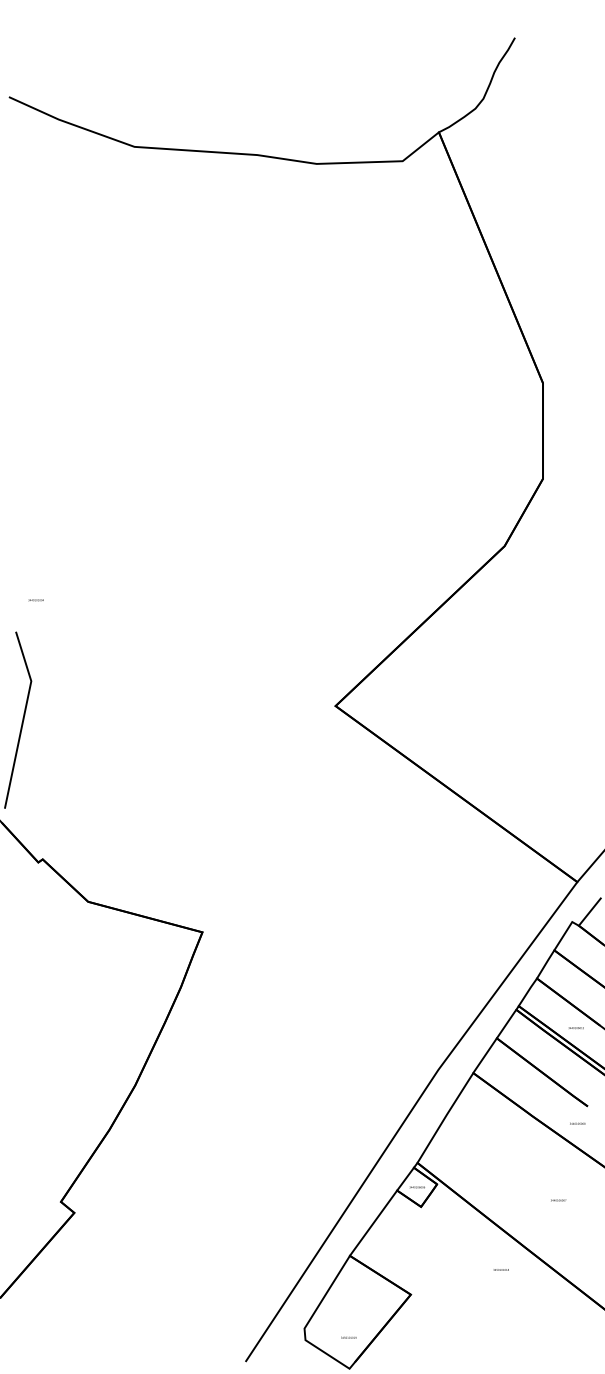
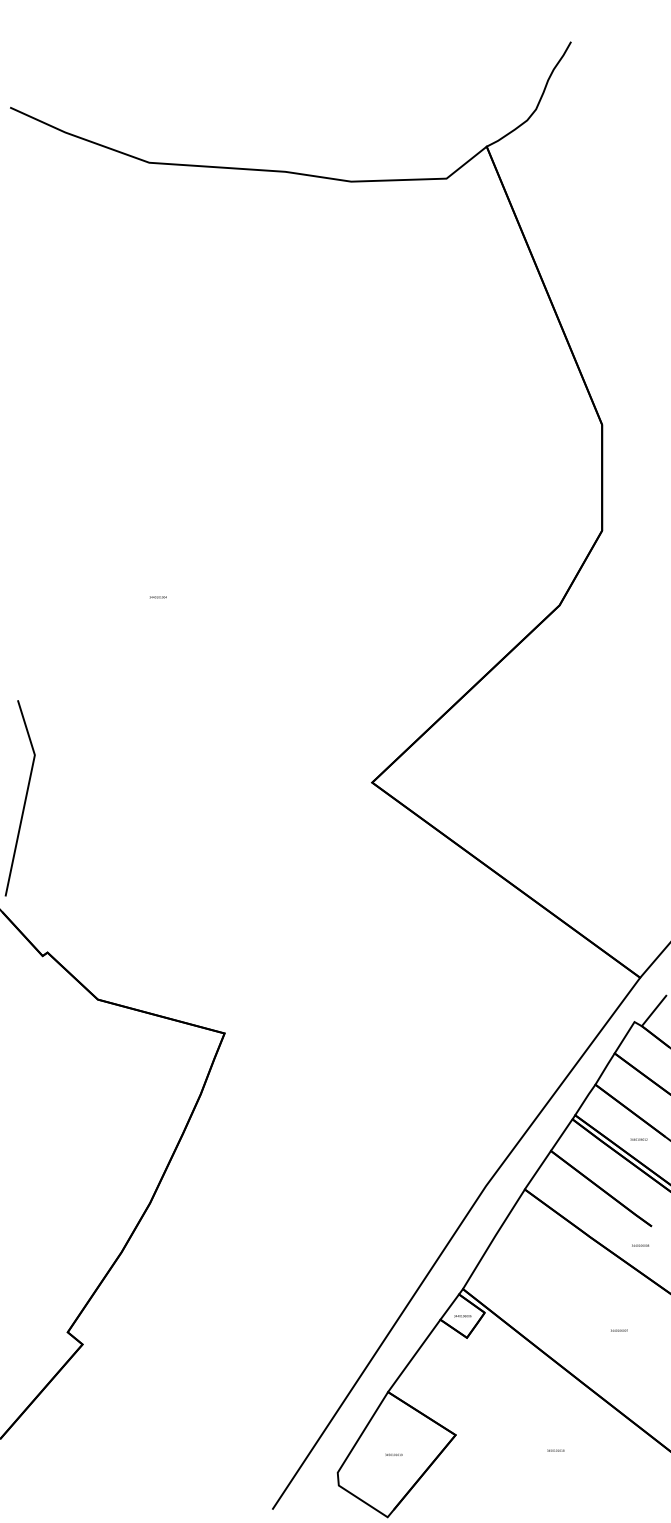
text: (35, 600) -> (157, 597), moved
text: (500, 1269) -> (555, 1450), moved
text: (348, 1337) -> (393, 1454), moved

